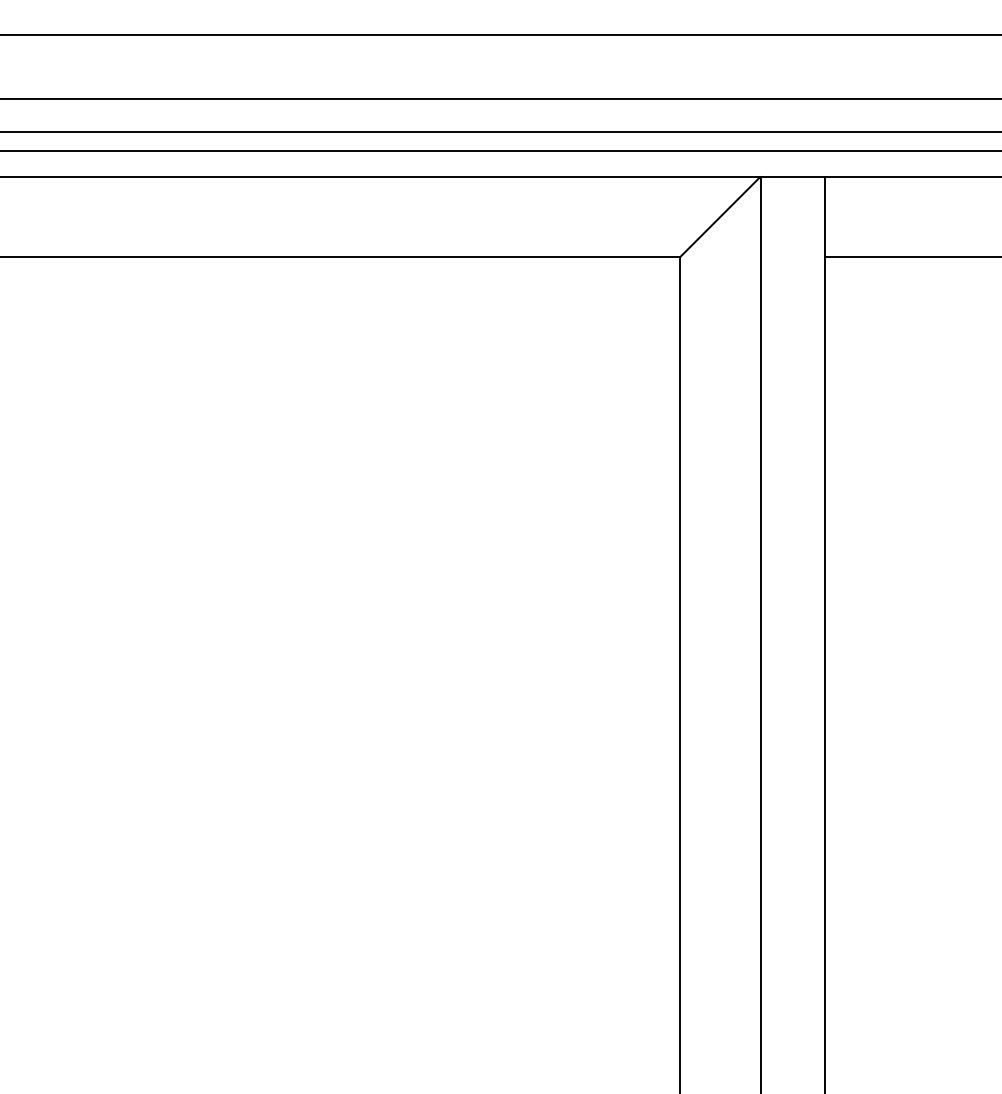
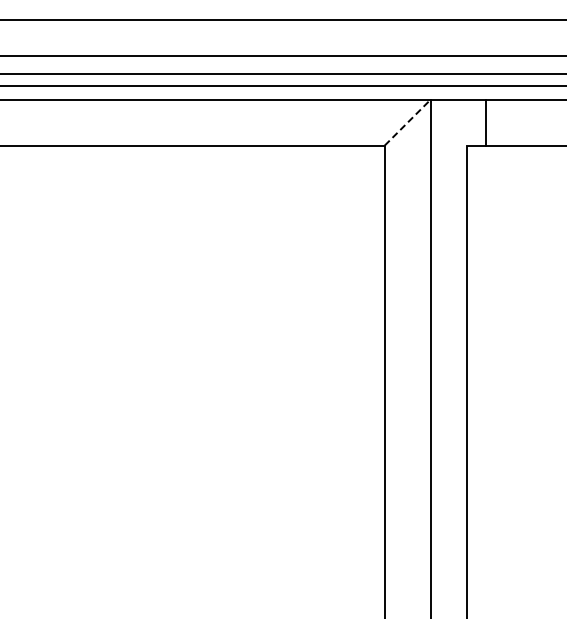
line: (720, 216) -> (407, 122), solid -> dashed
line: (824, 216) -> (485, 122), moved

